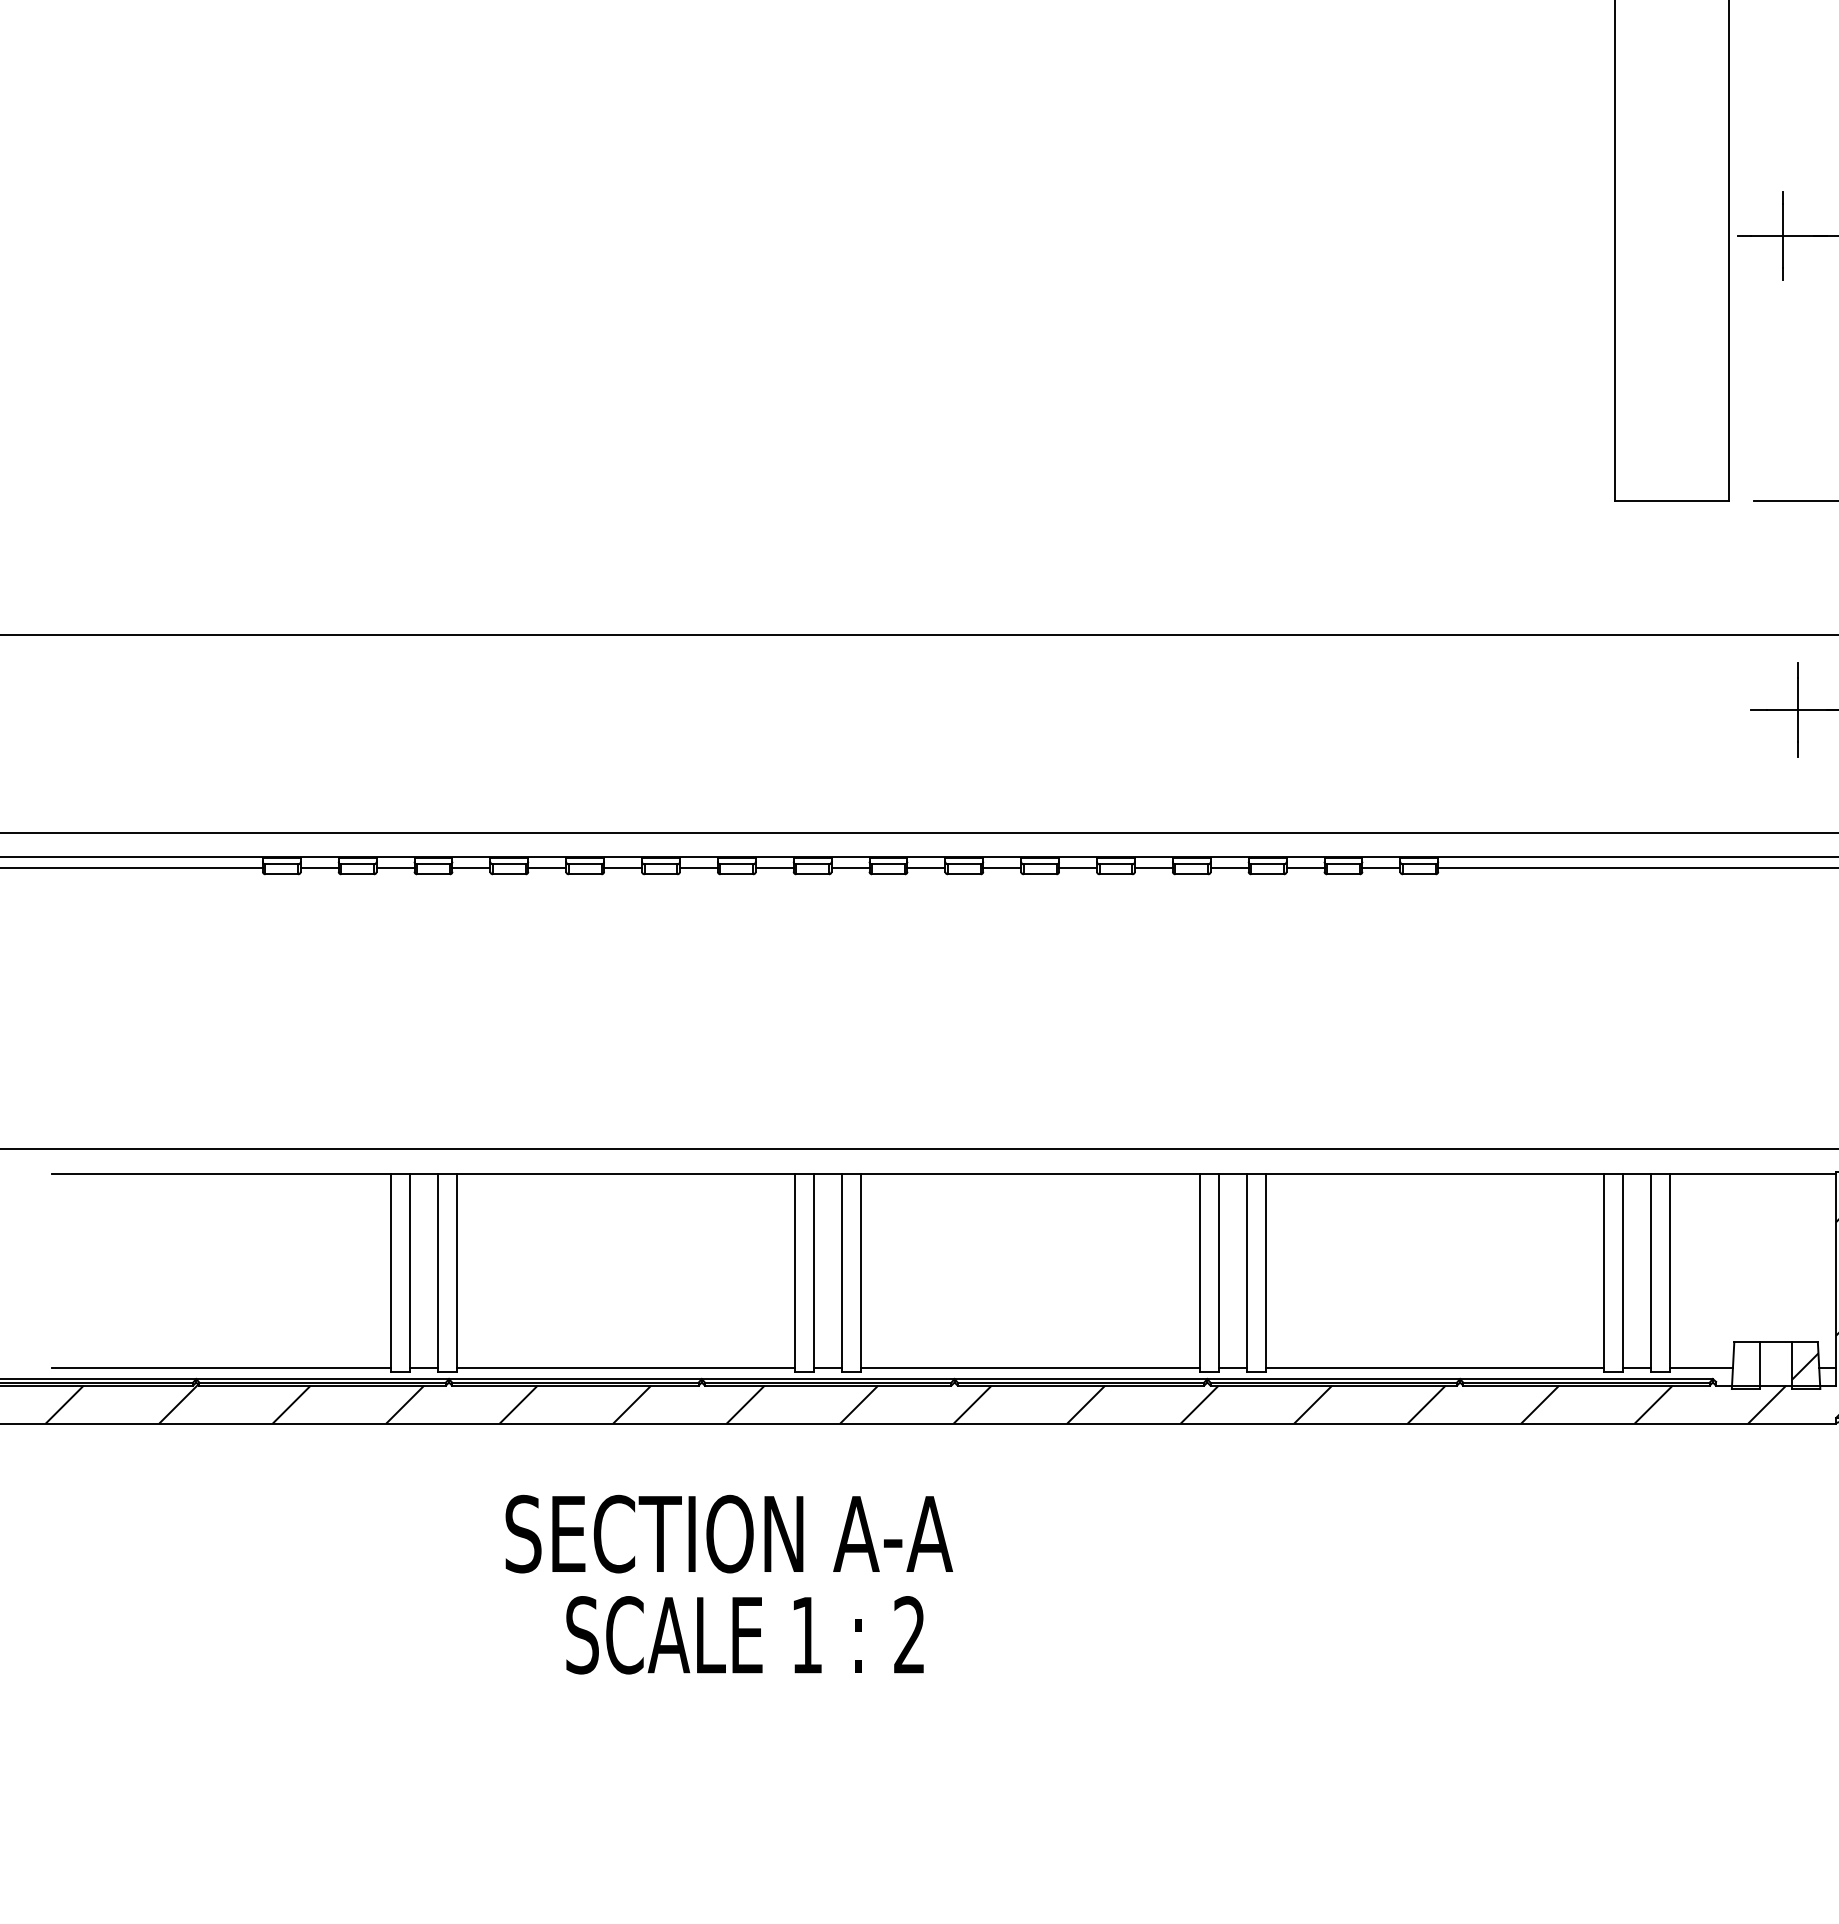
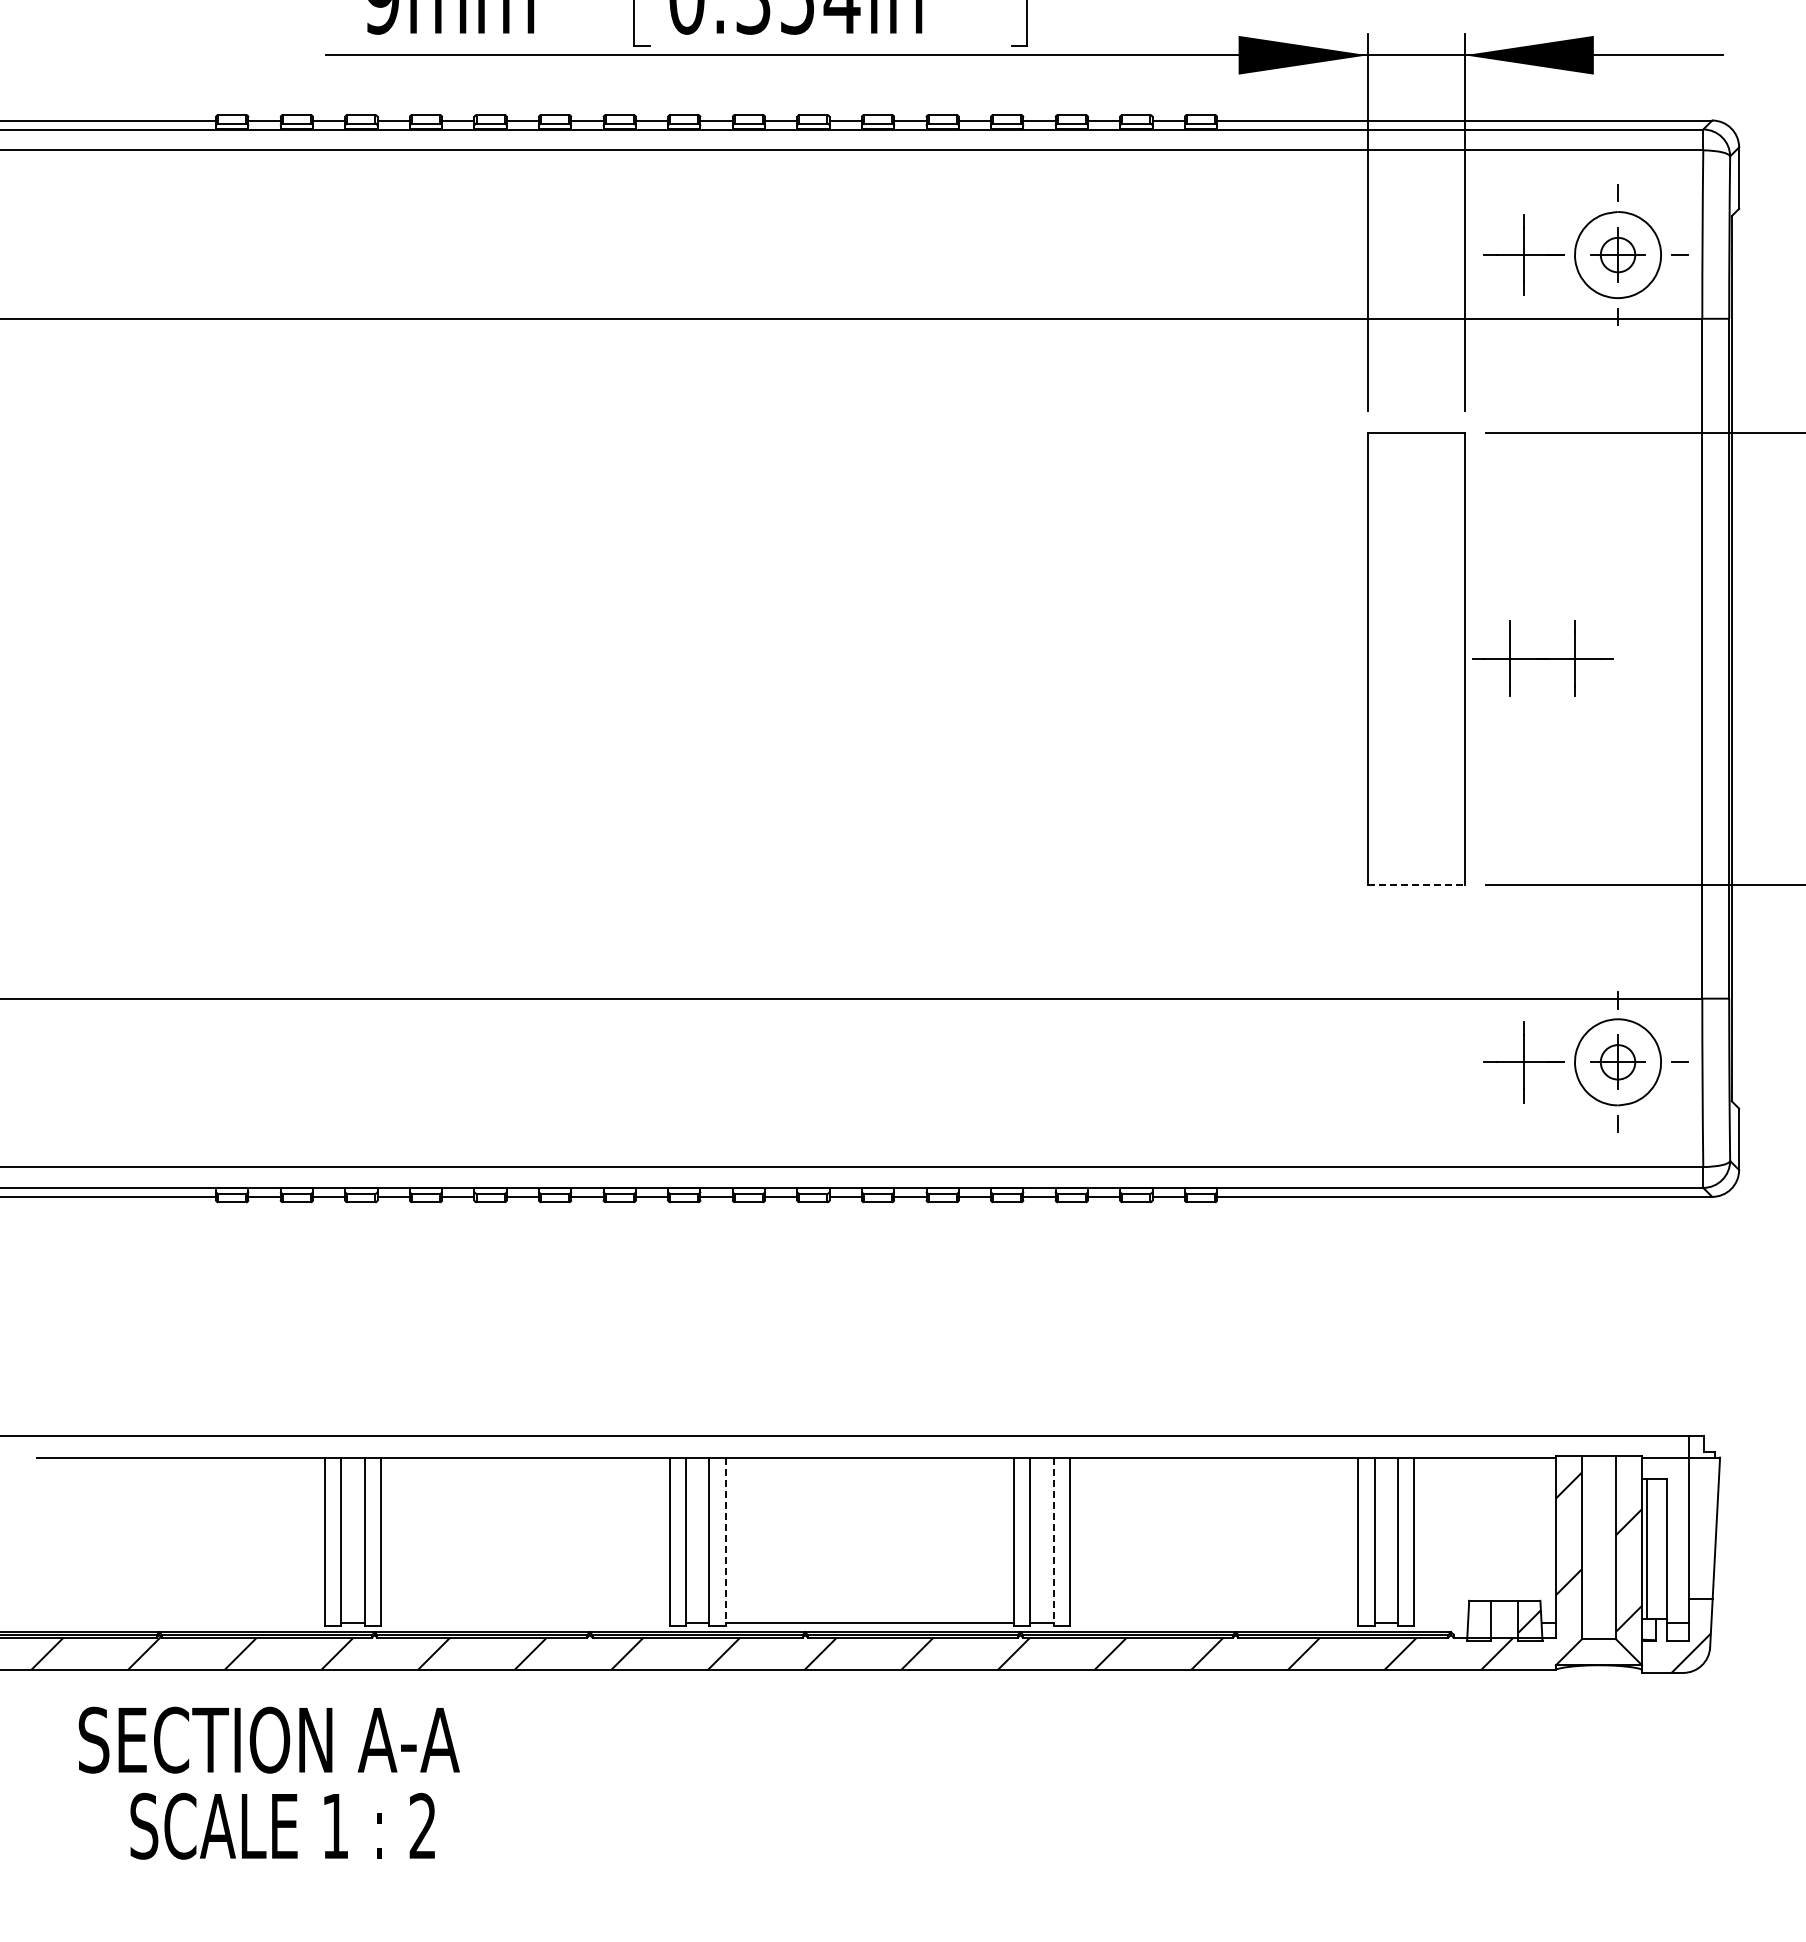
line: (1672, 501) -> (1416, 884), solid -> dashed
line: (861, 1273) -> (725, 1542), solid -> dashed
line: (1246, 1273) -> (1053, 1542), solid -> dashed
line: (221, 1367) -> (180, 1622), removed
line: (626, 1367) -> (525, 1622), removed
line: (1434, 1367) -> (1213, 1622), removed
line: (1701, 1367) -> (1441, 1622), removed
text: (728, 1583) -> (268, 1782), moved

